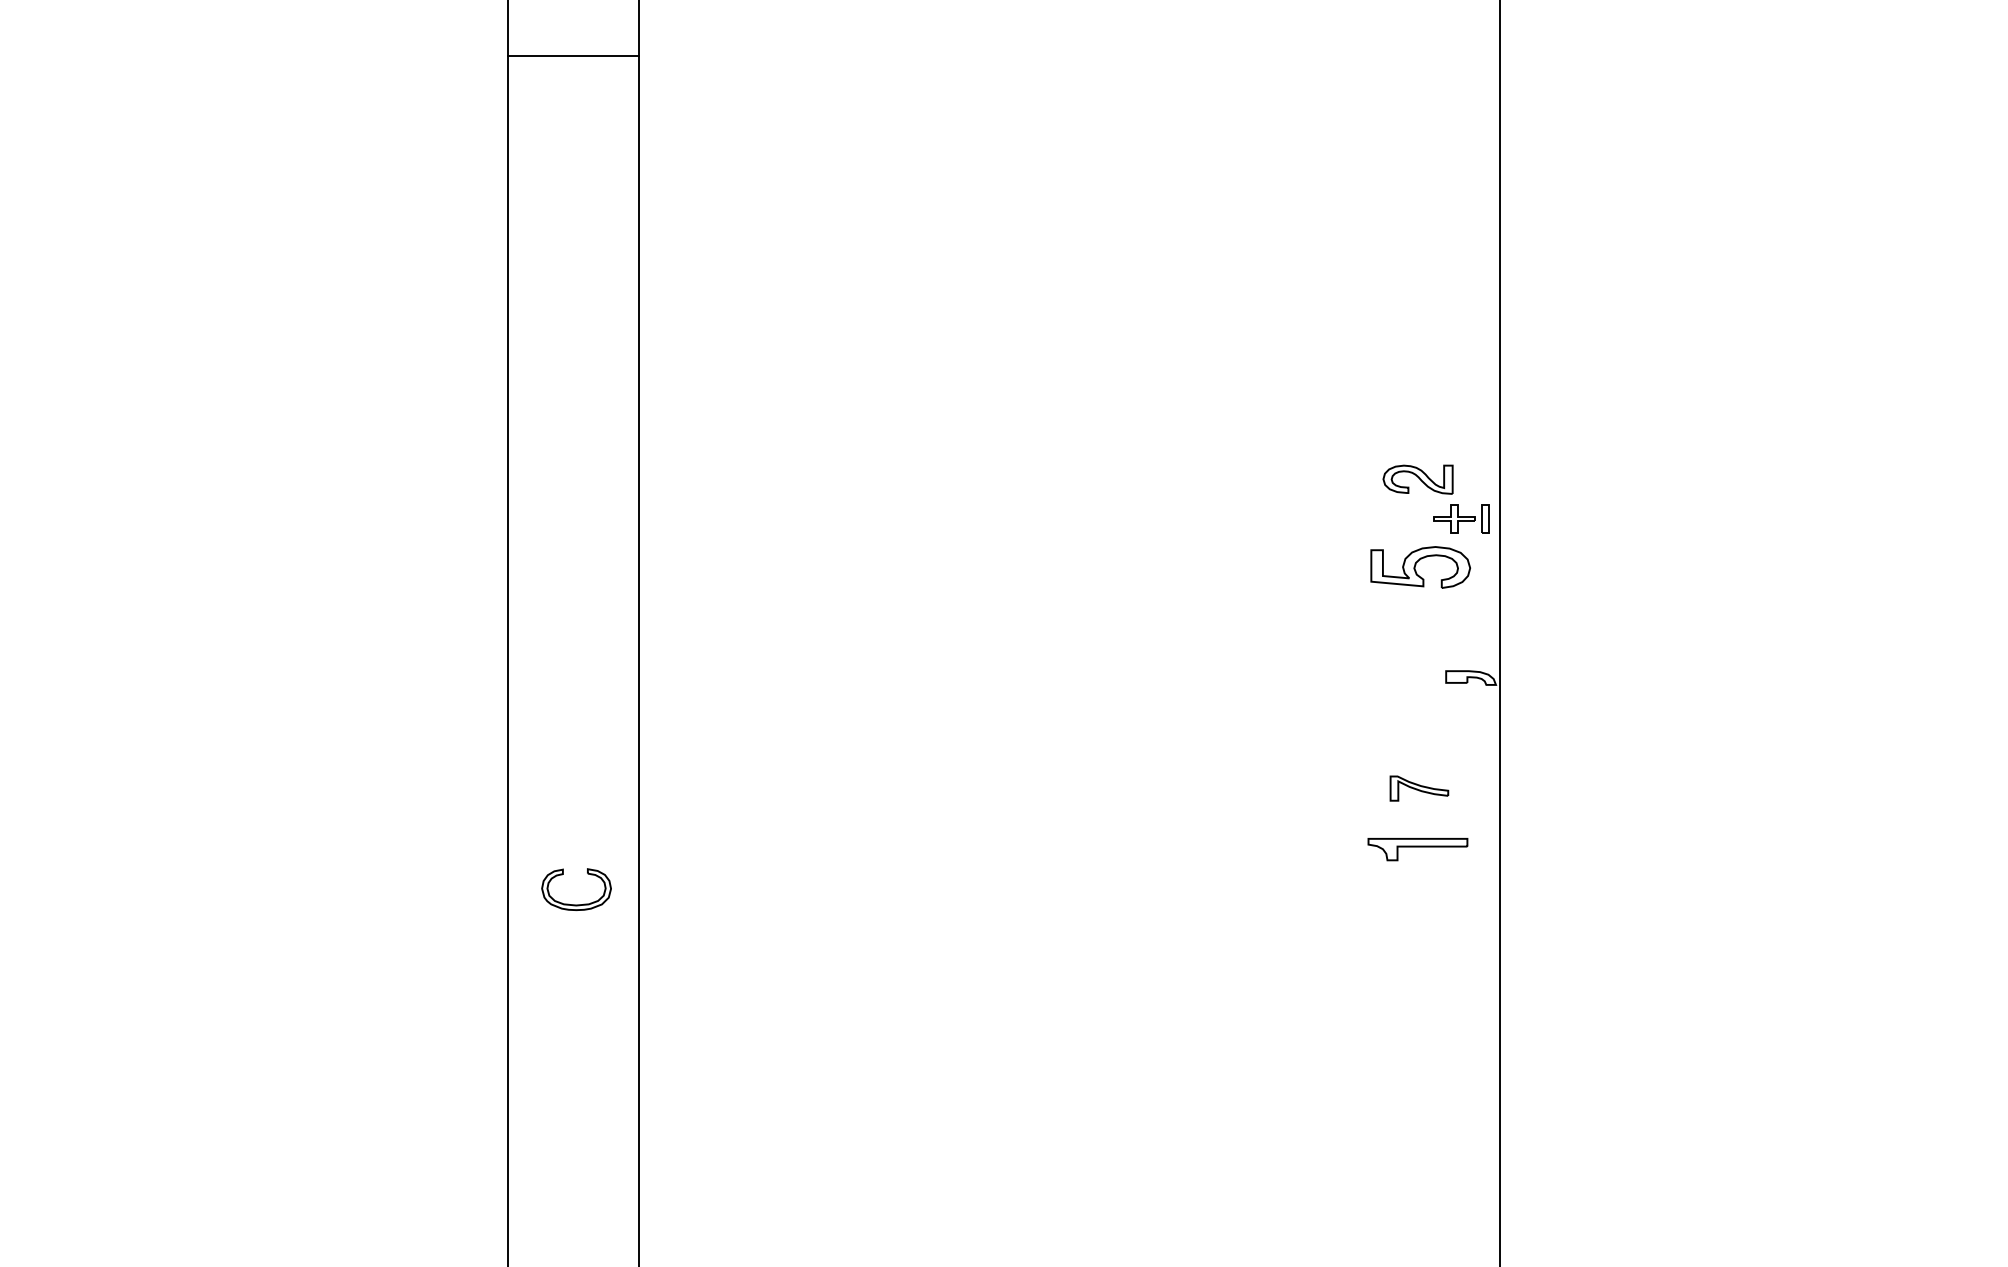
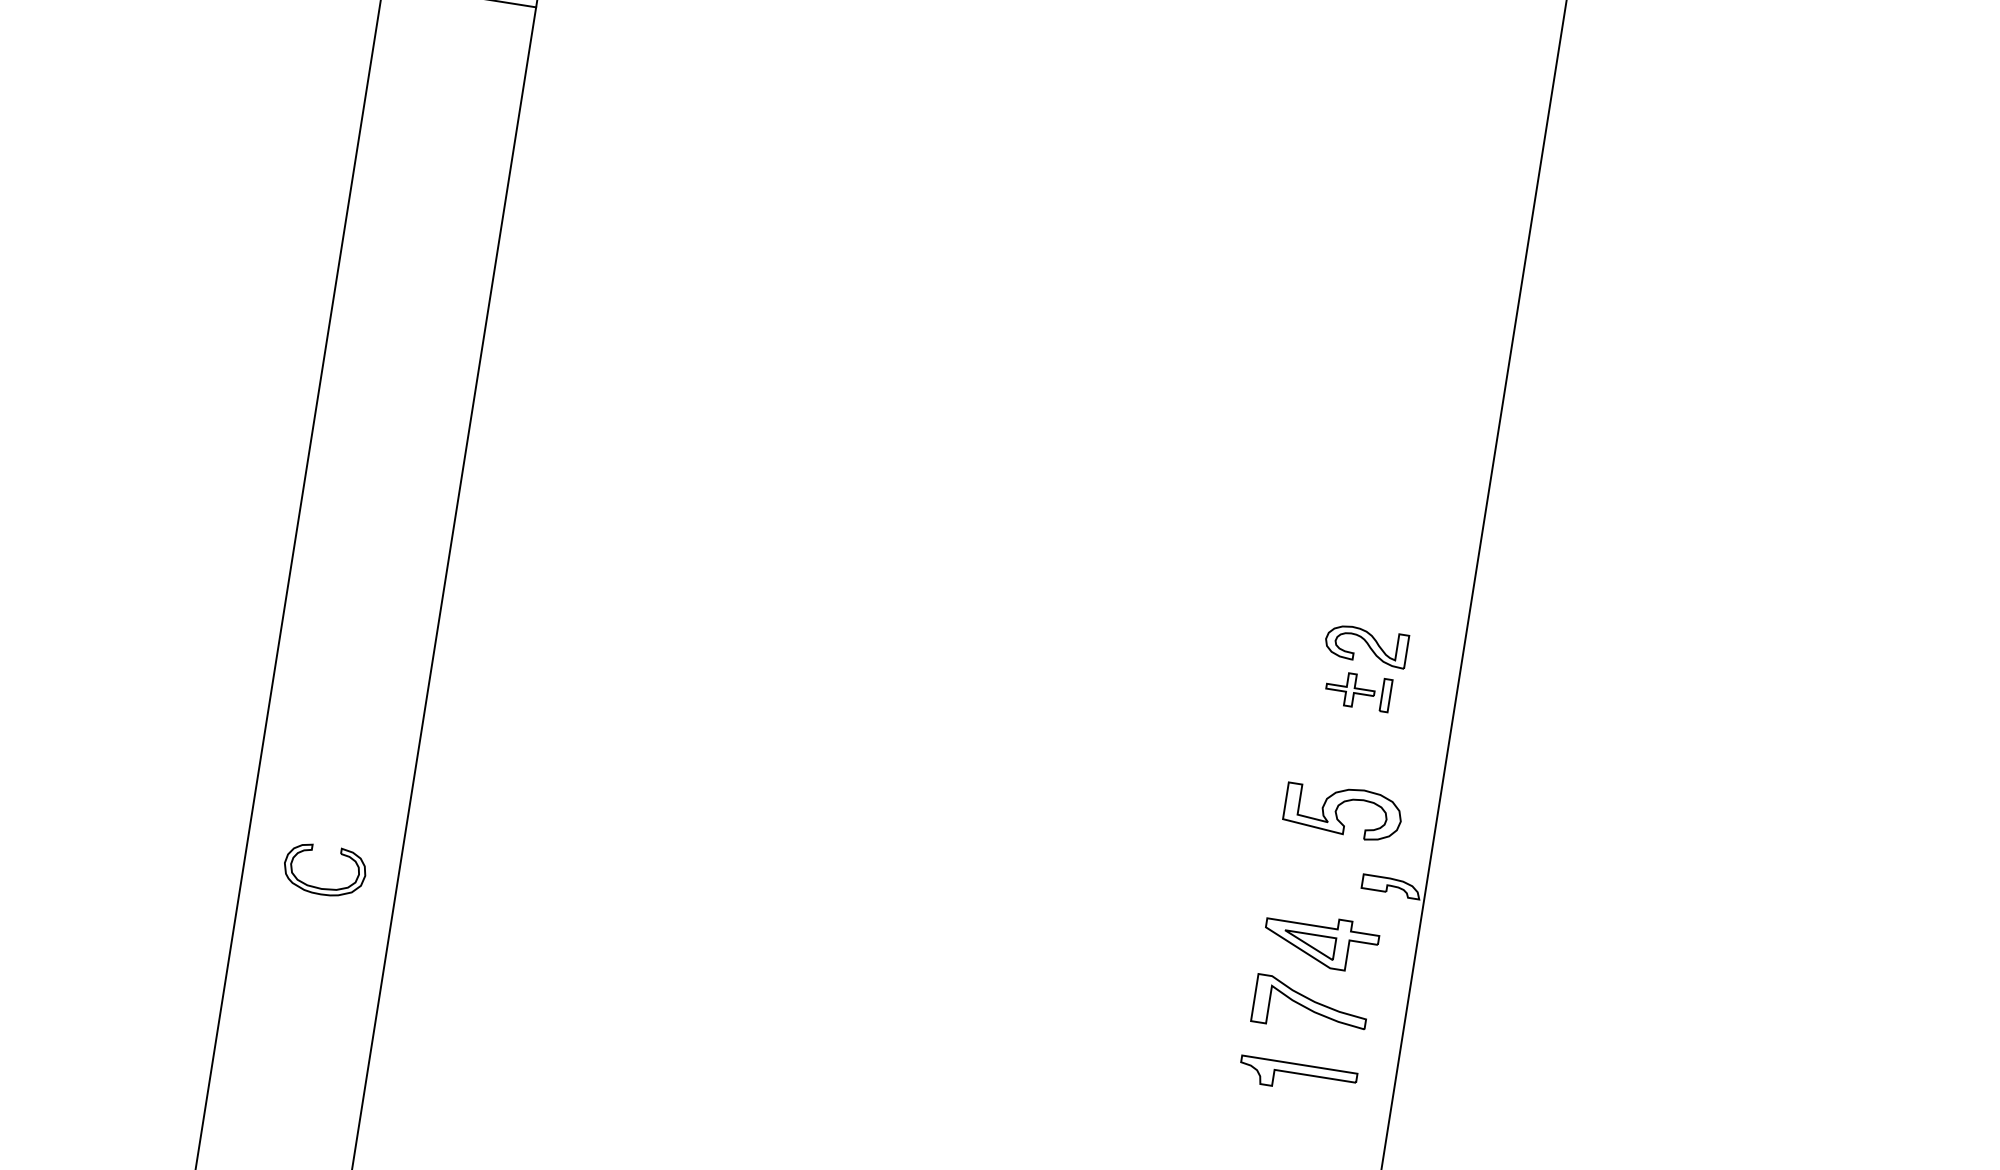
part: (1461, 518) -> (1358, 690), moved
part: (1420, 567) -> (1342, 811), moved
part: (1419, 733) -> (1321, 942), added
part: (1419, 788) -> (1310, 1006), size x1.67
part: (576, 904) -> (322, 887), moved

